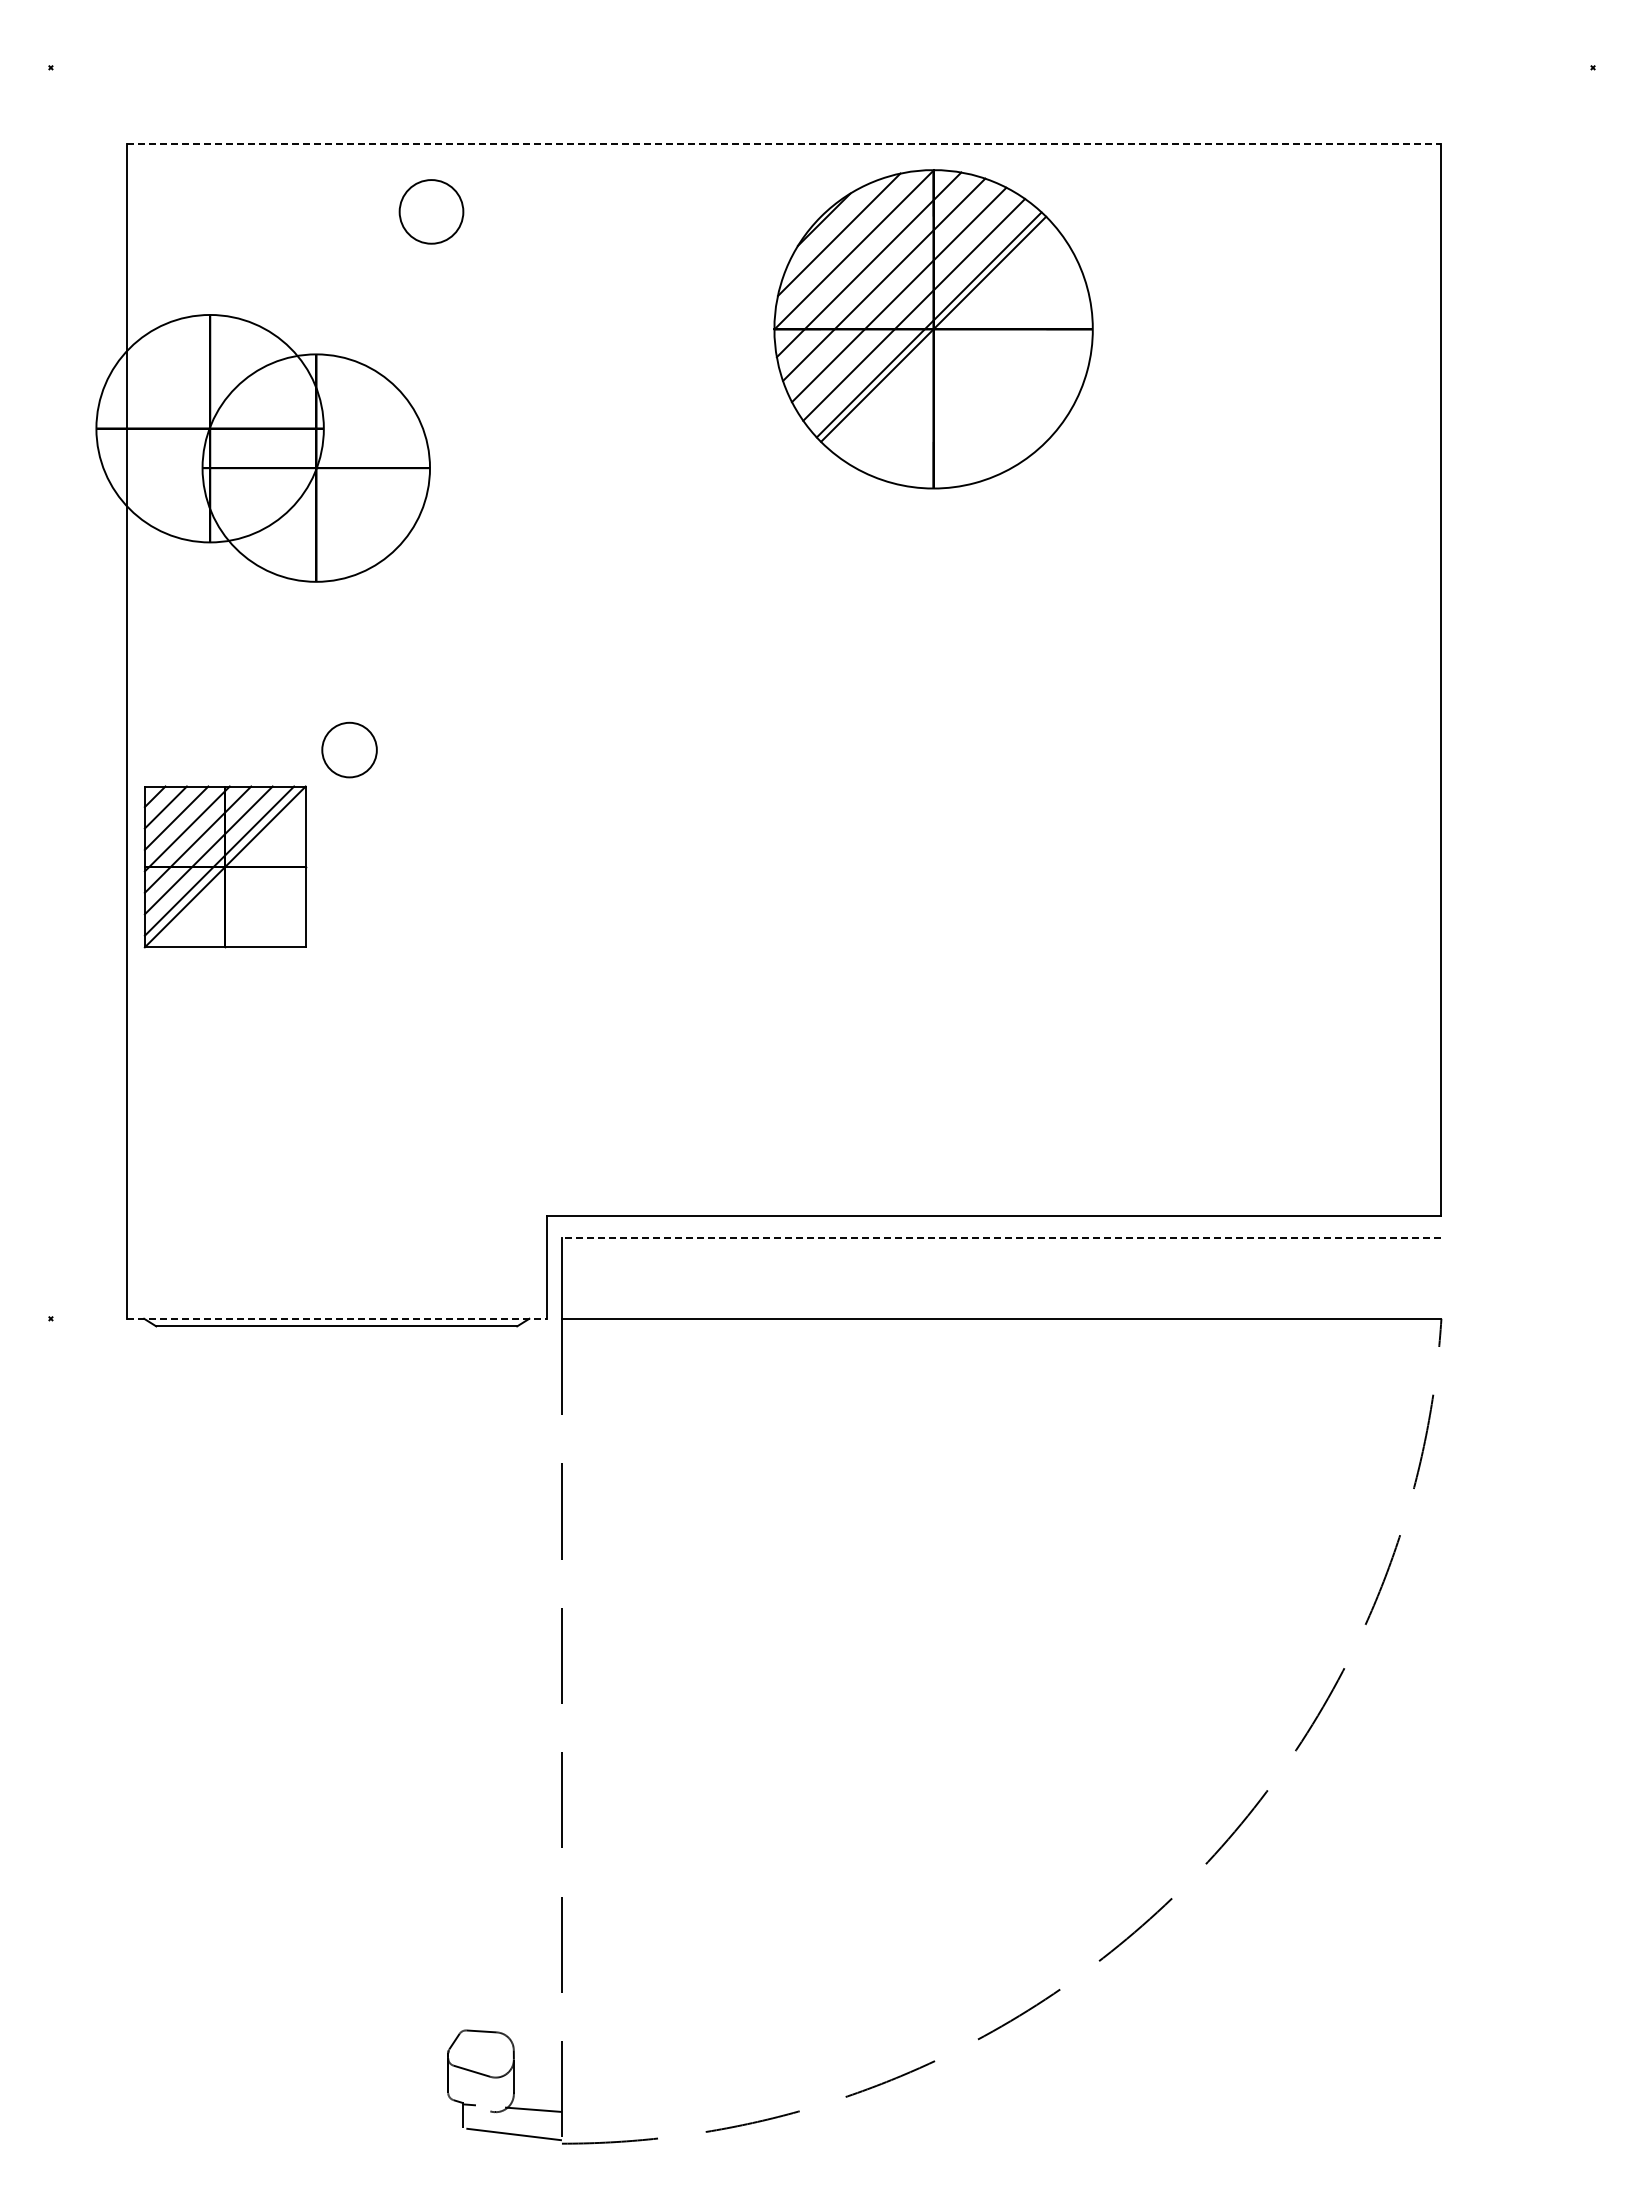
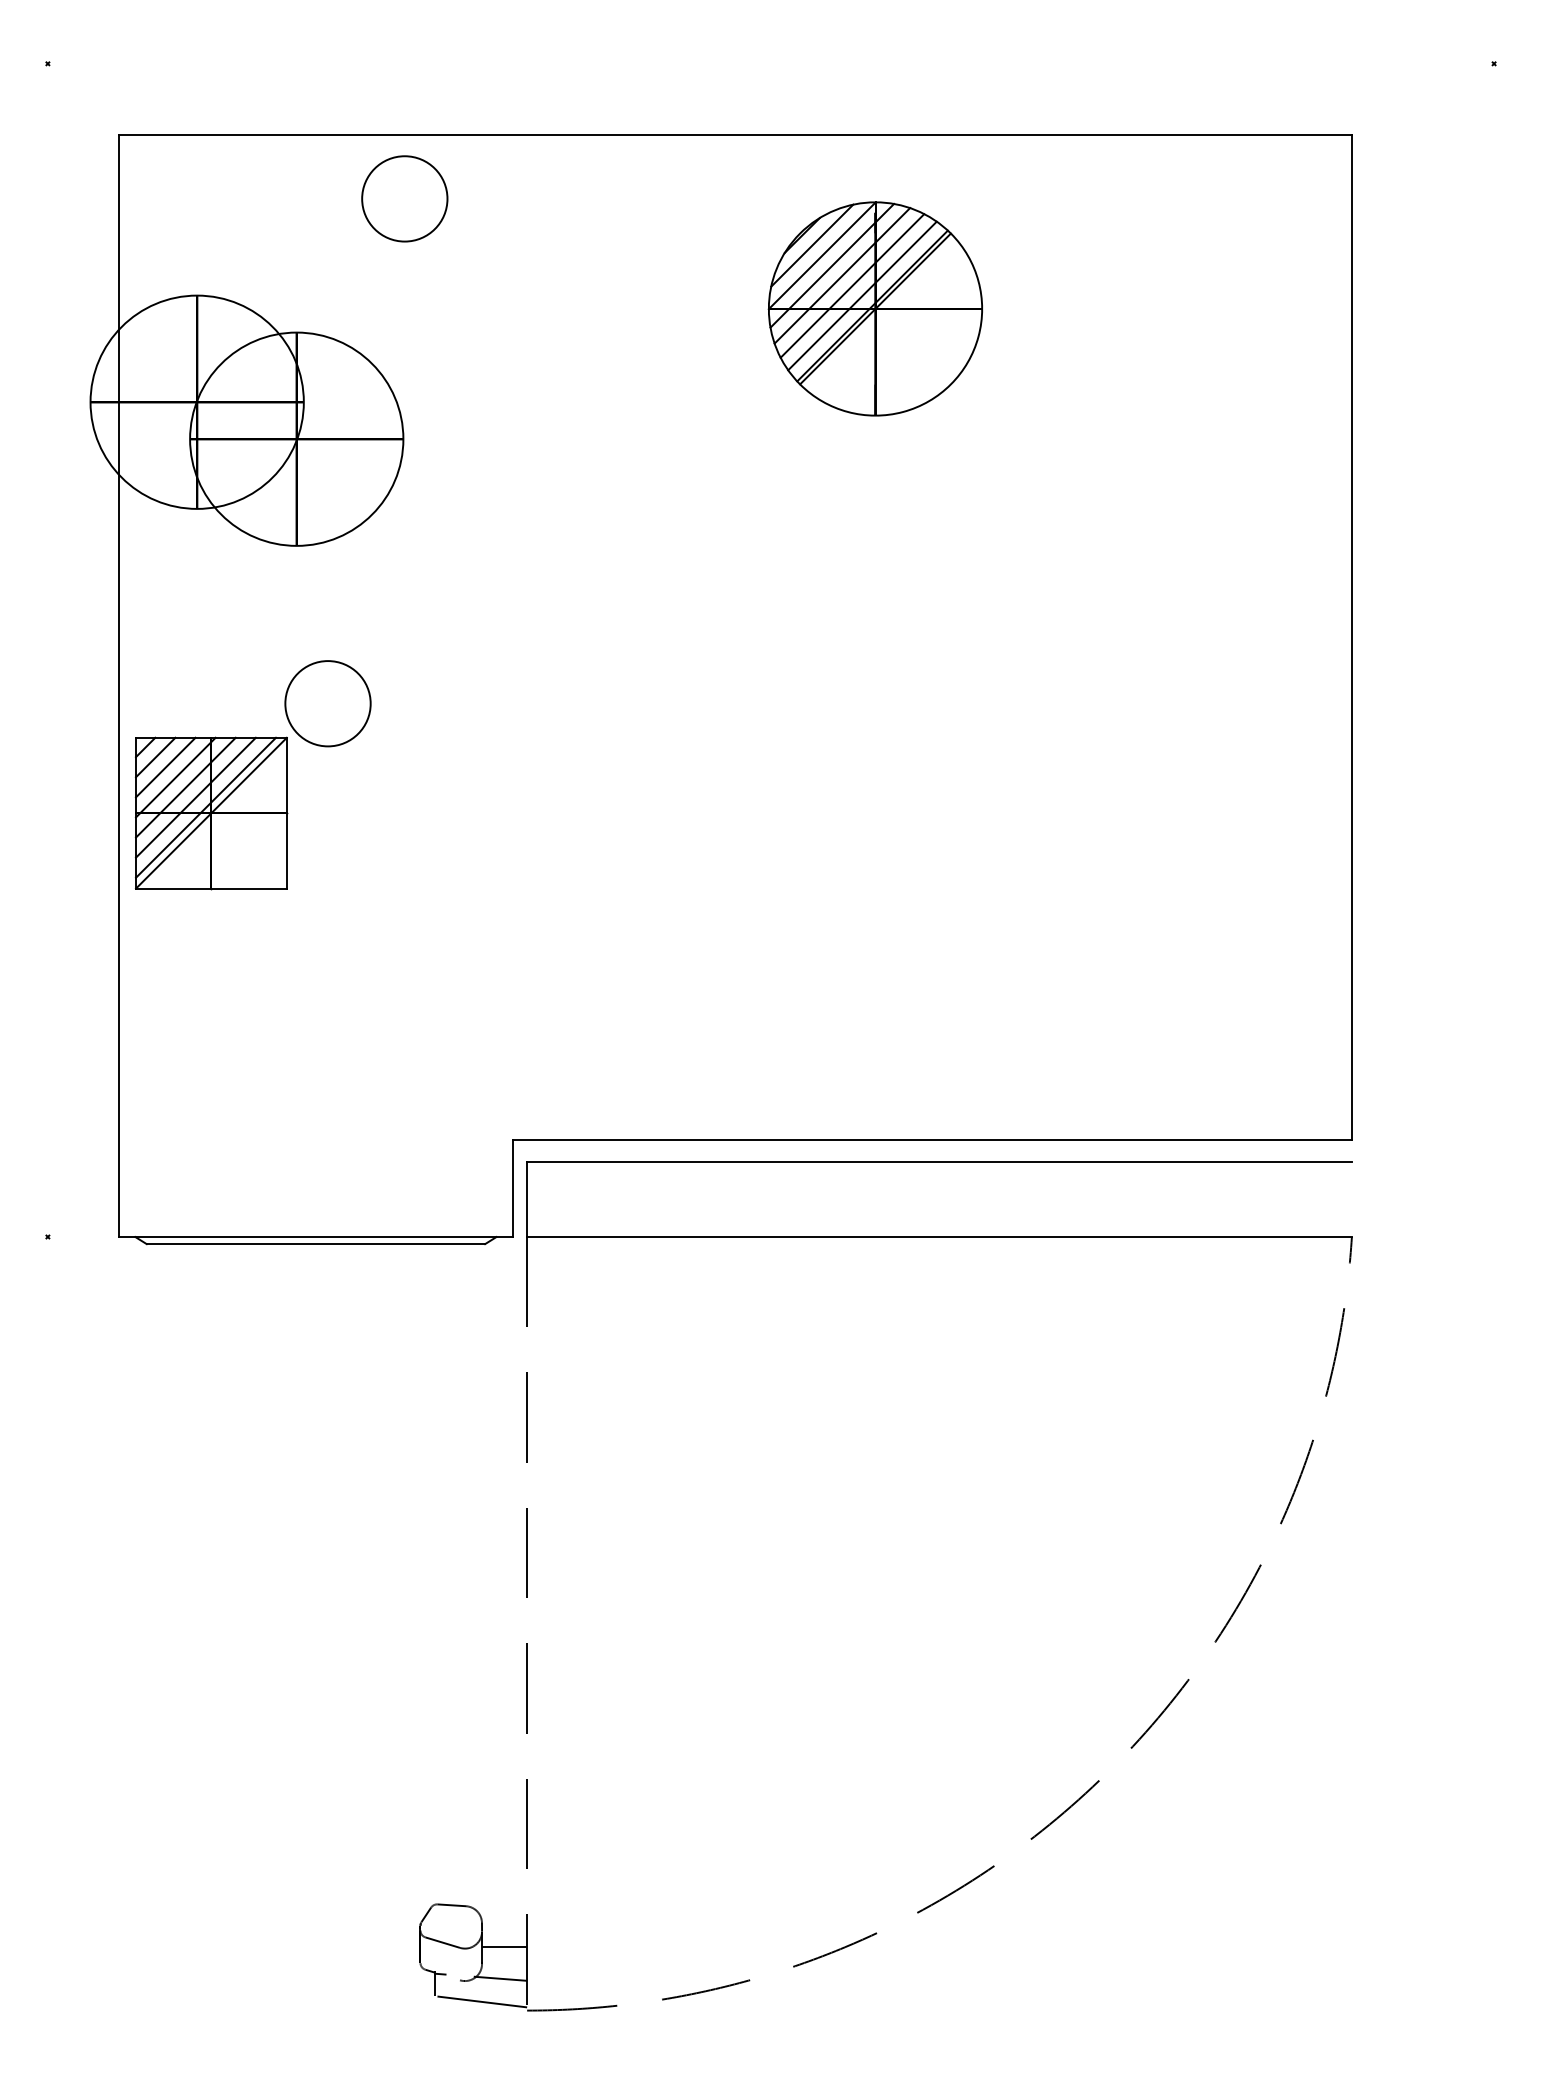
line: (784, 143) -> (735, 134), dashed -> solid
circle: (431, 211) -> (404, 198), size x1.43
part: (932, 328) -> (874, 308), size x0.71
circle: (349, 749) -> (327, 703), size x1.67
line: (1001, 1238) -> (939, 1161), dashed -> solid
line: (337, 1318) -> (316, 1236), dashed -> solid
line: (537, 2075) -> (504, 1946), added

